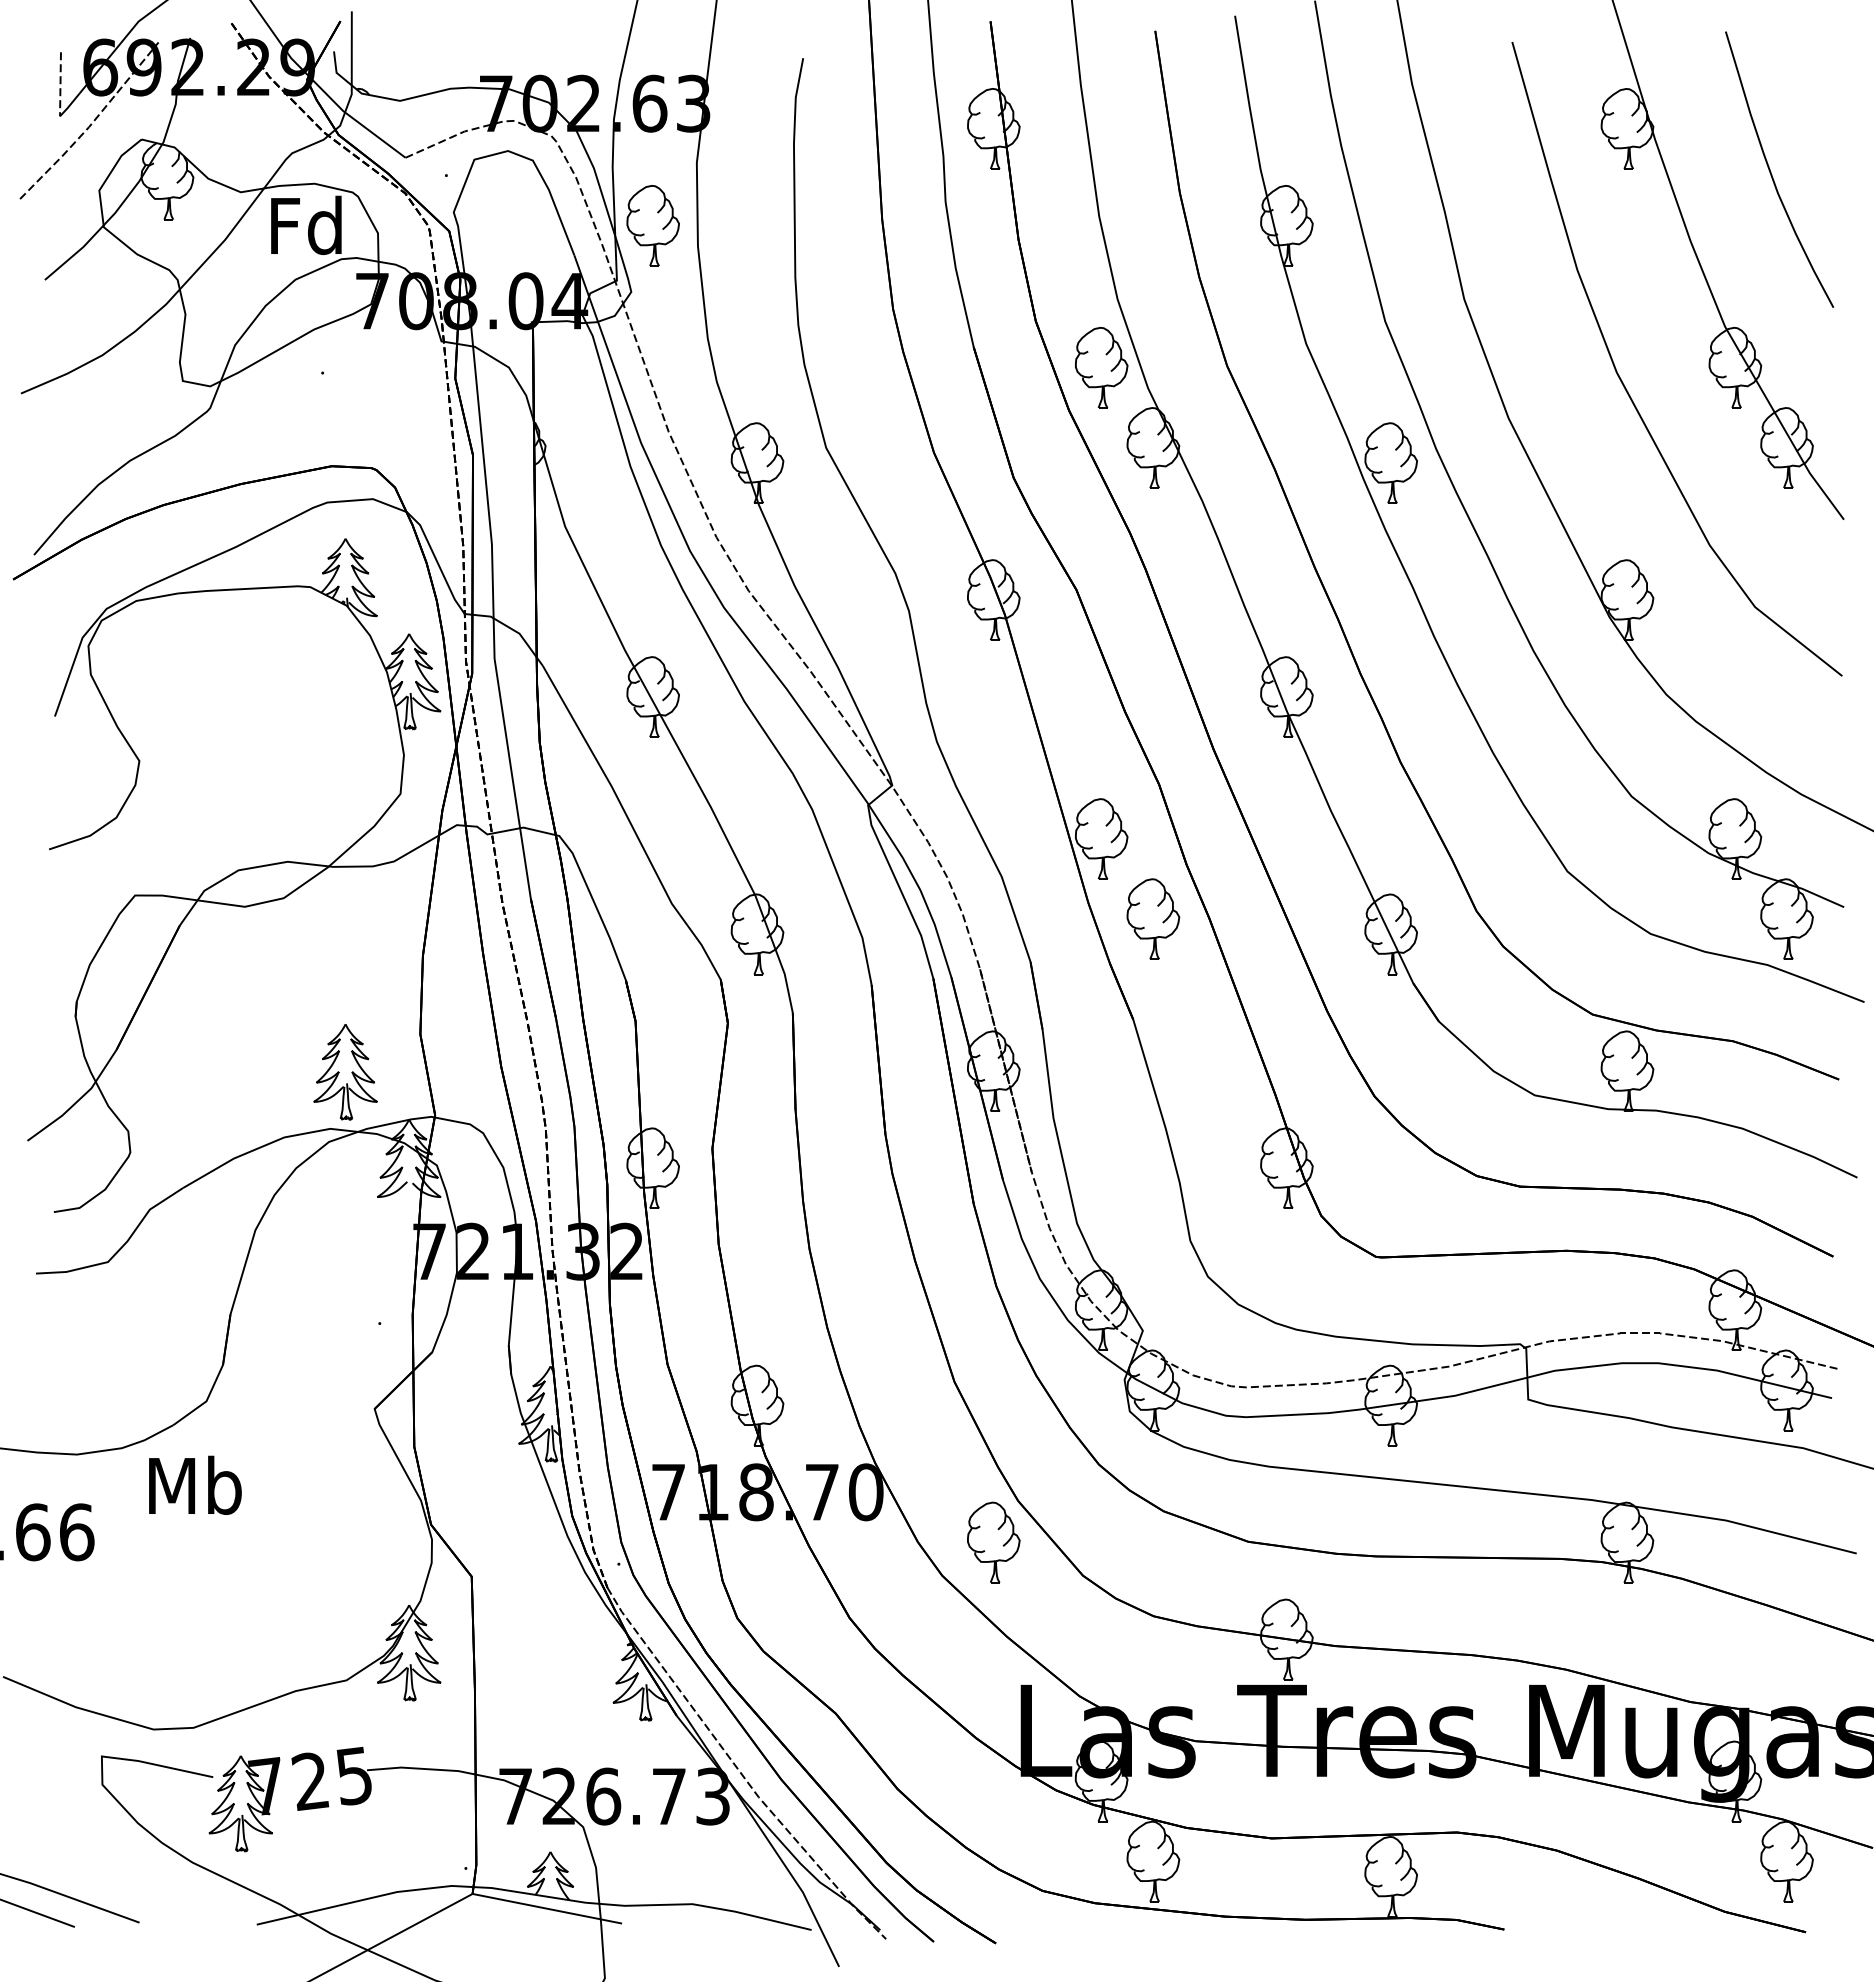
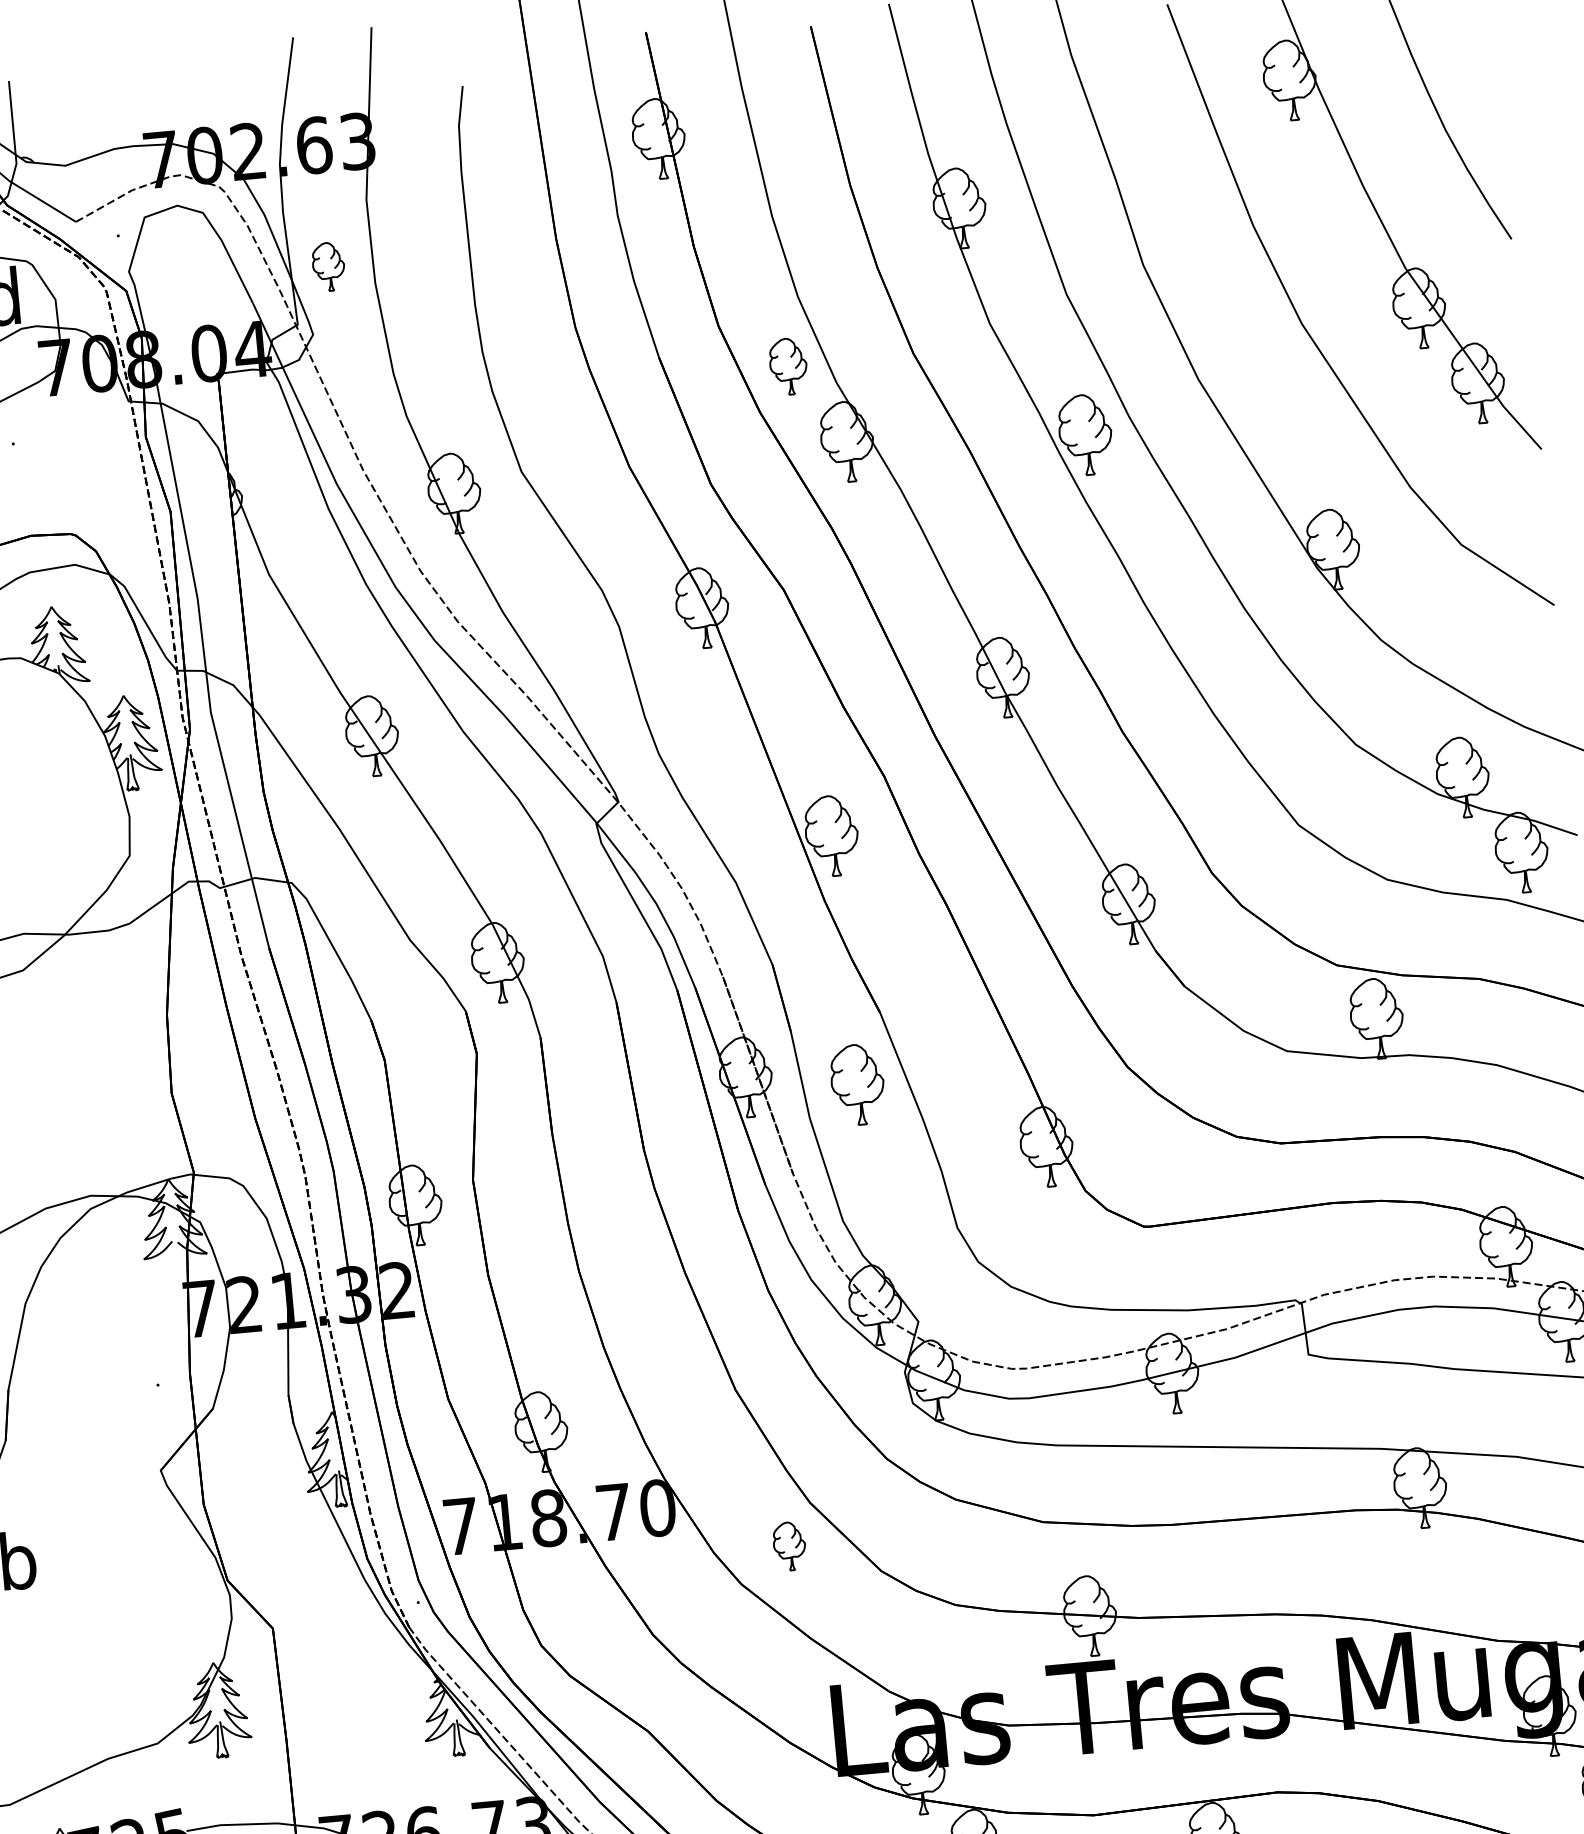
part: (652, 225) -> (328, 266), size x0.6
part: (1101, 367) -> (788, 366), size x0.7
part: (1153, 918) -> (857, 1084), moved
part: (345, 1072) -> (100, 1138), removed
part: (993, 1542) -> (789, 1546), size x0.6

